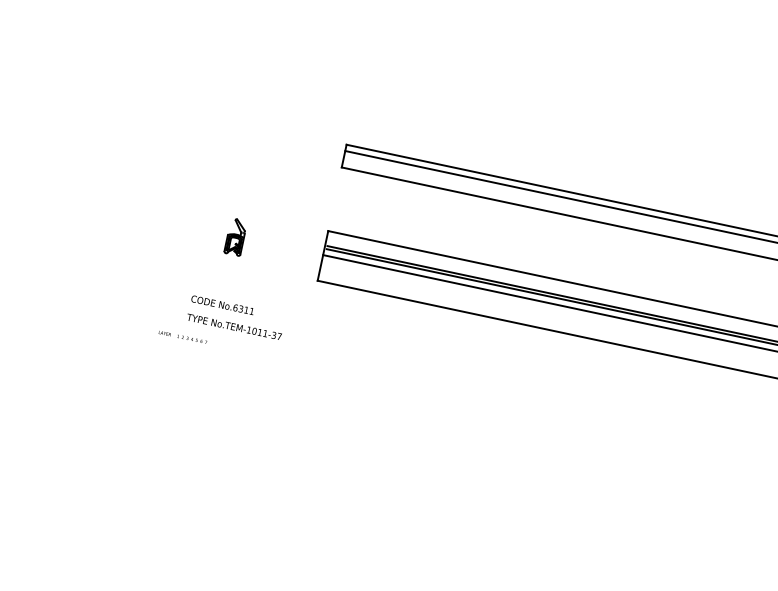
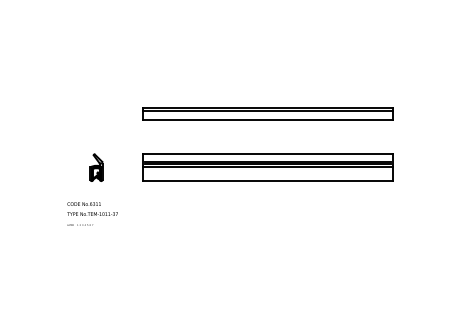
part: (235, 236) -> (96, 167), size x1.43
text: (236, 316) -> (92, 208), moved

